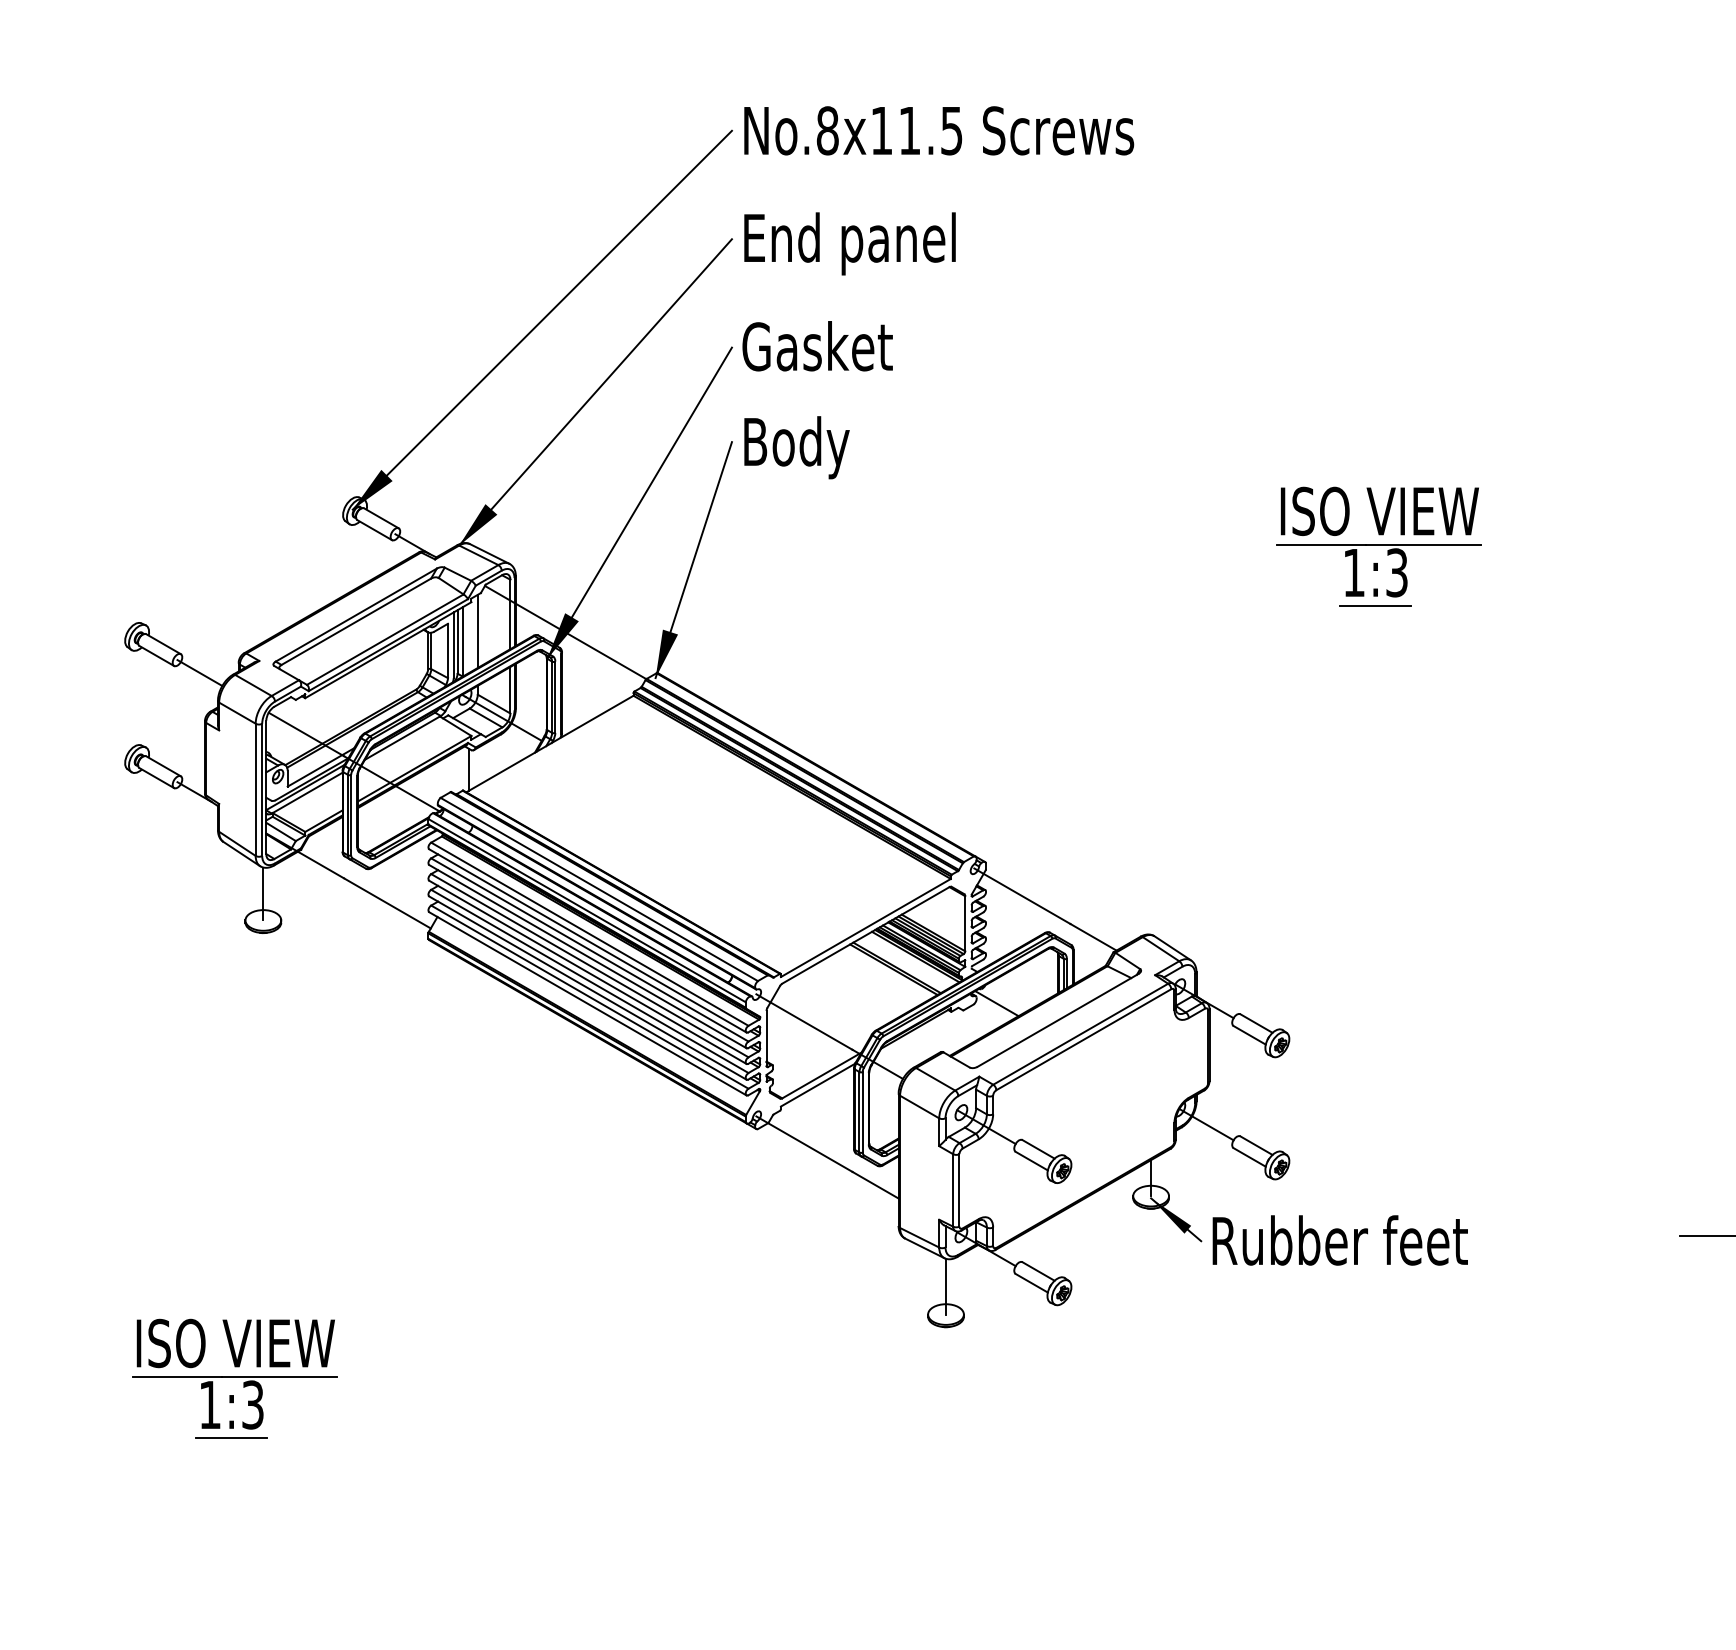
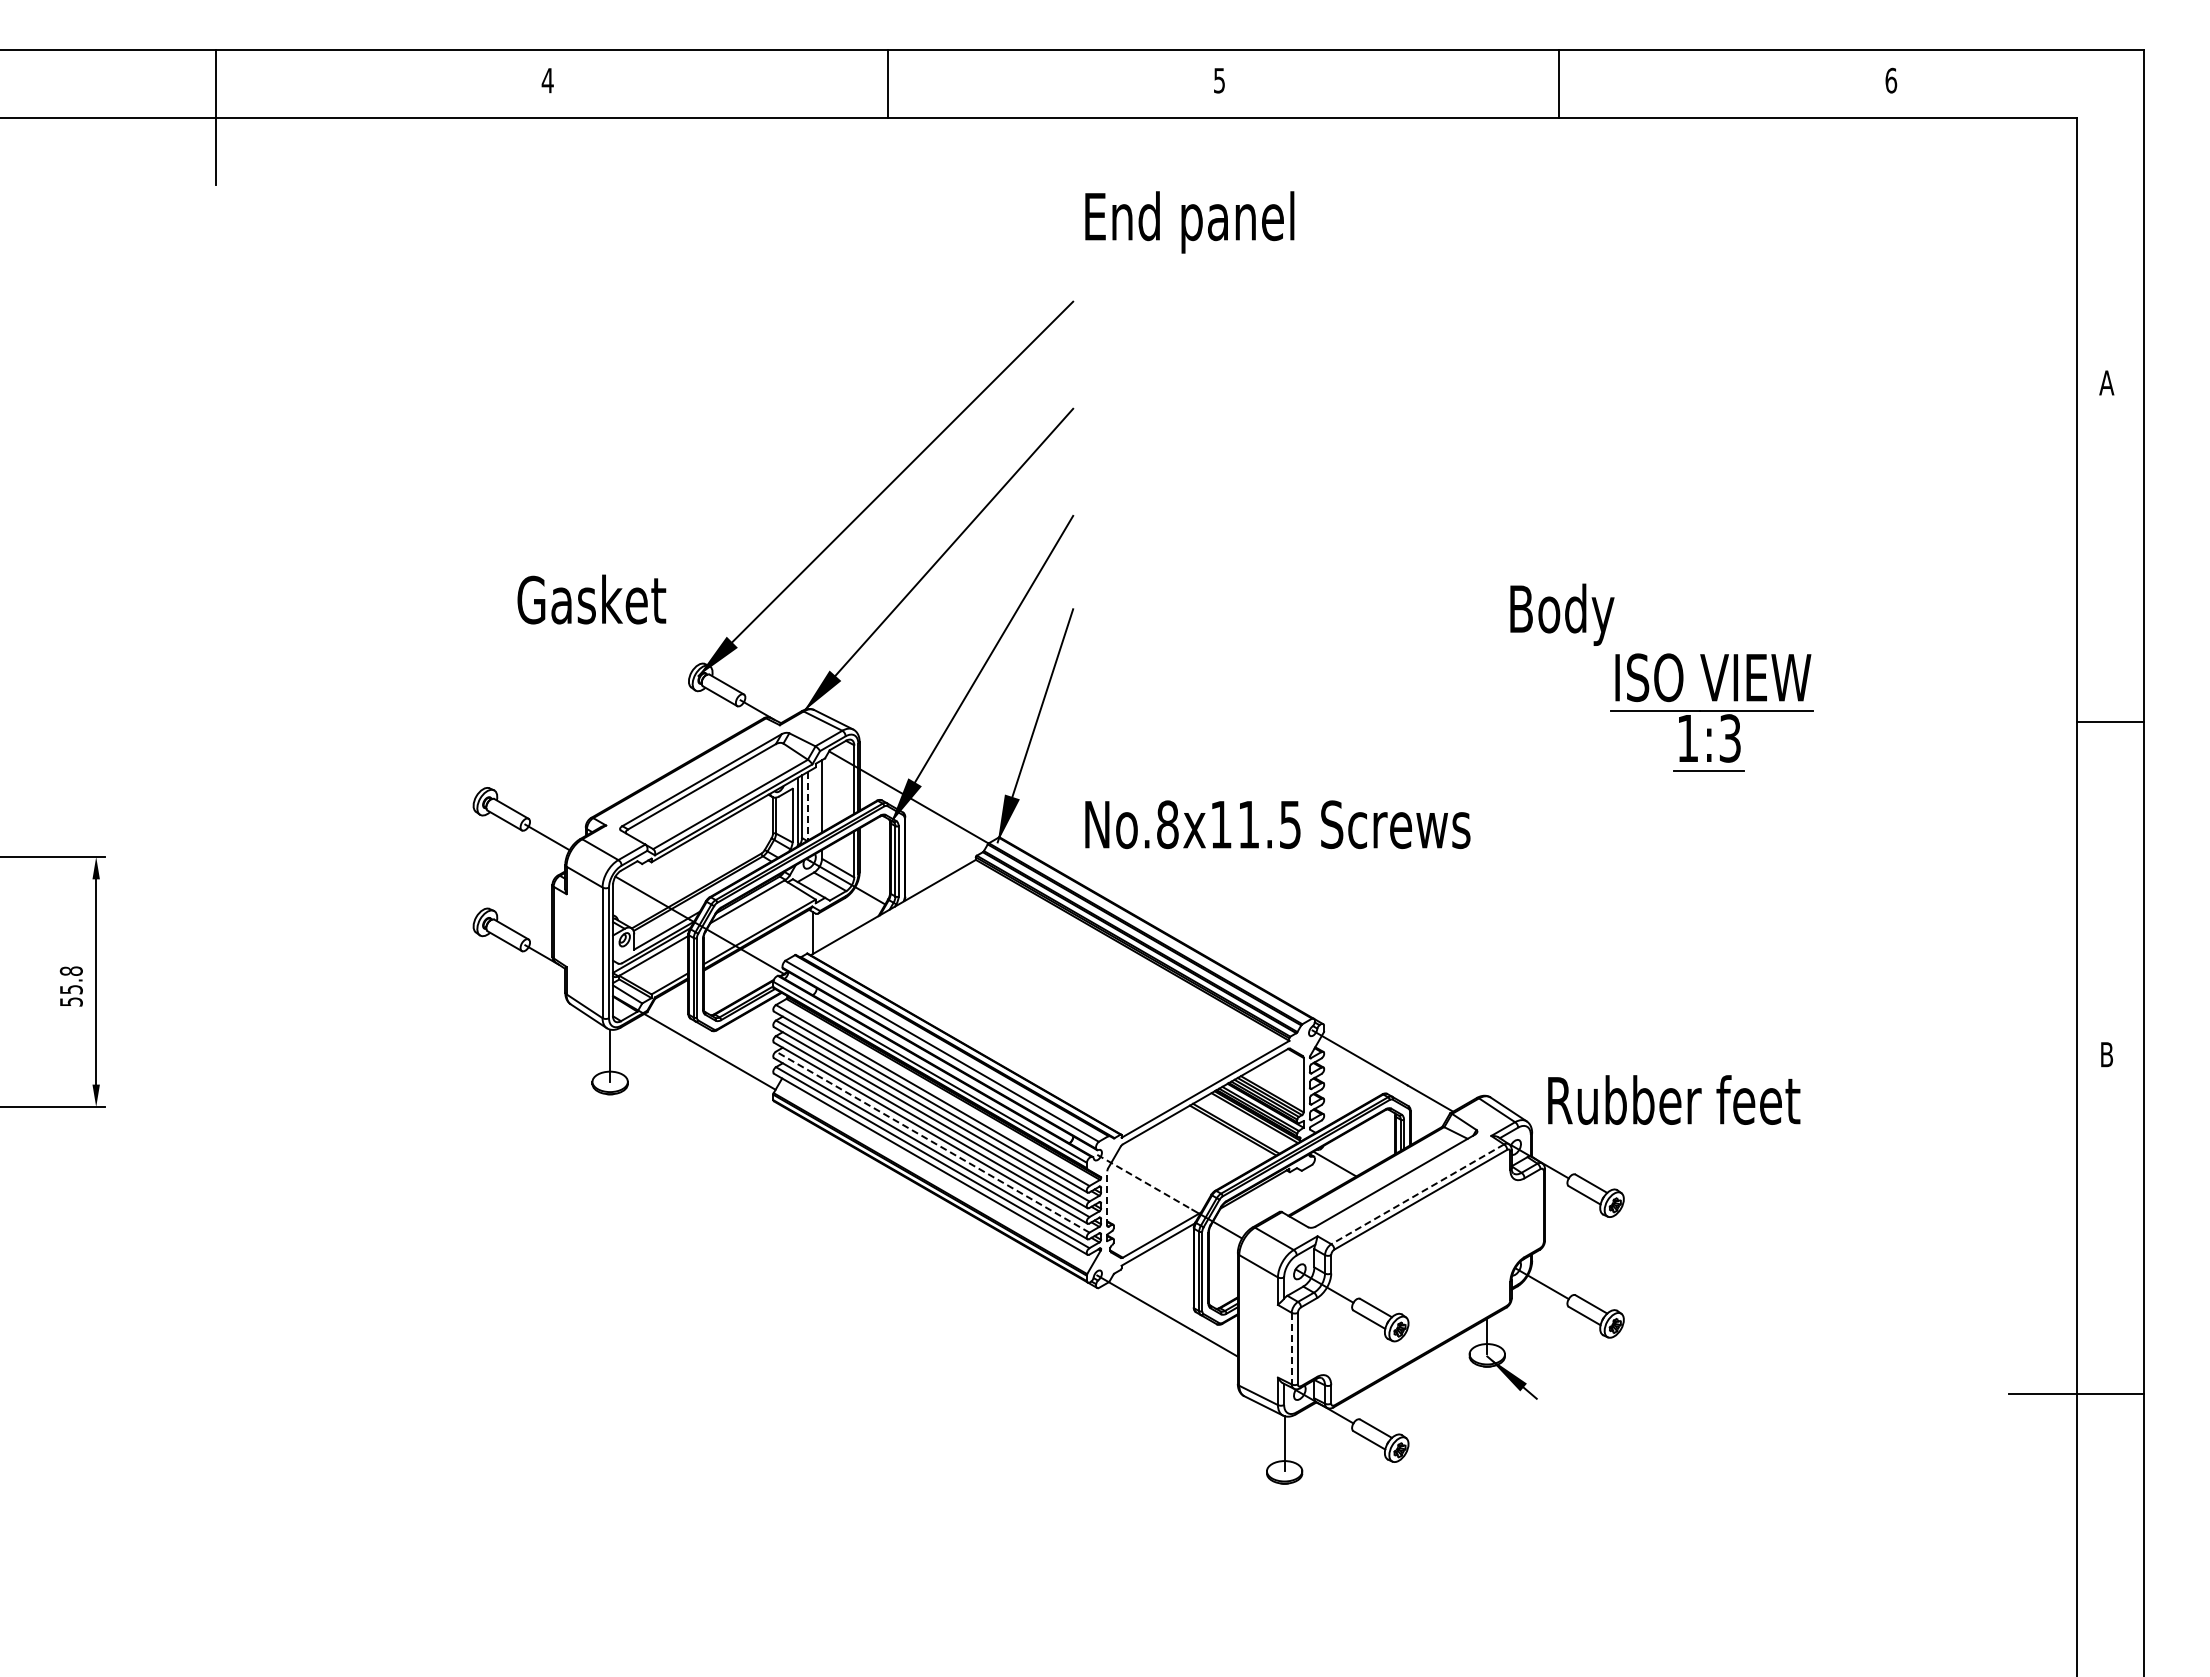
text: (938, 130) -> (1277, 824), moved
text: (849, 243) -> (1189, 222), moved
text: (817, 346) -> (591, 599), moved
text: (797, 447) -> (1562, 614), moved
line: (463, 641) -> (807, 806), solid -> dashed
line: (589, 981) -> (932, 1142), solid -> dashed
line: (804, 1022) -> (1144, 1182), solid -> dashed
line: (1080, 1034) -> (1417, 1194), solid -> dashed
line: (766, 1038) -> (1107, 1198), solid -> dashed
line: (952, 1190) -> (1291, 1348), solid -> dashed
text: (1340, 1239) -> (1674, 1099), moved
part: (234, 1378) -> (581, 1534), removed

